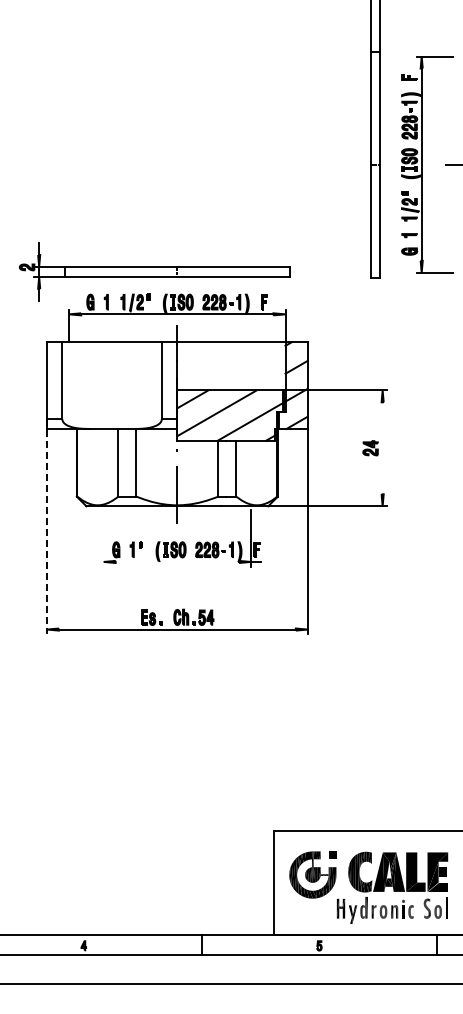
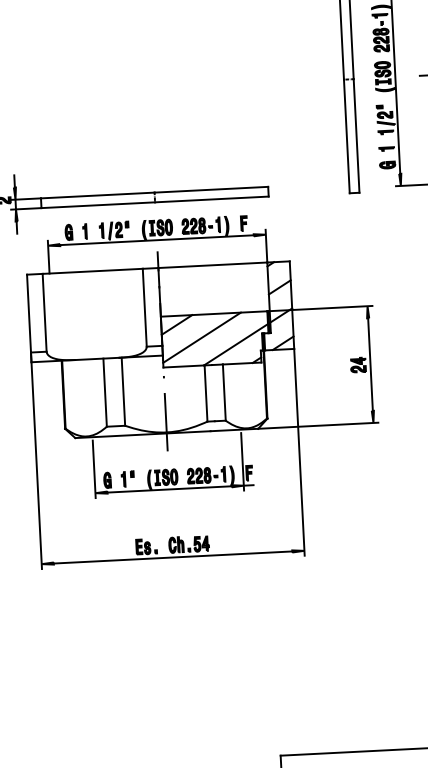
line: (382, 448) -> (370, 364), added
line: (46, 526) -> (36, 460), dashed -> solid
line: (103, 537) -> (94, 468), added
line: (177, 561) -> (169, 488), added

